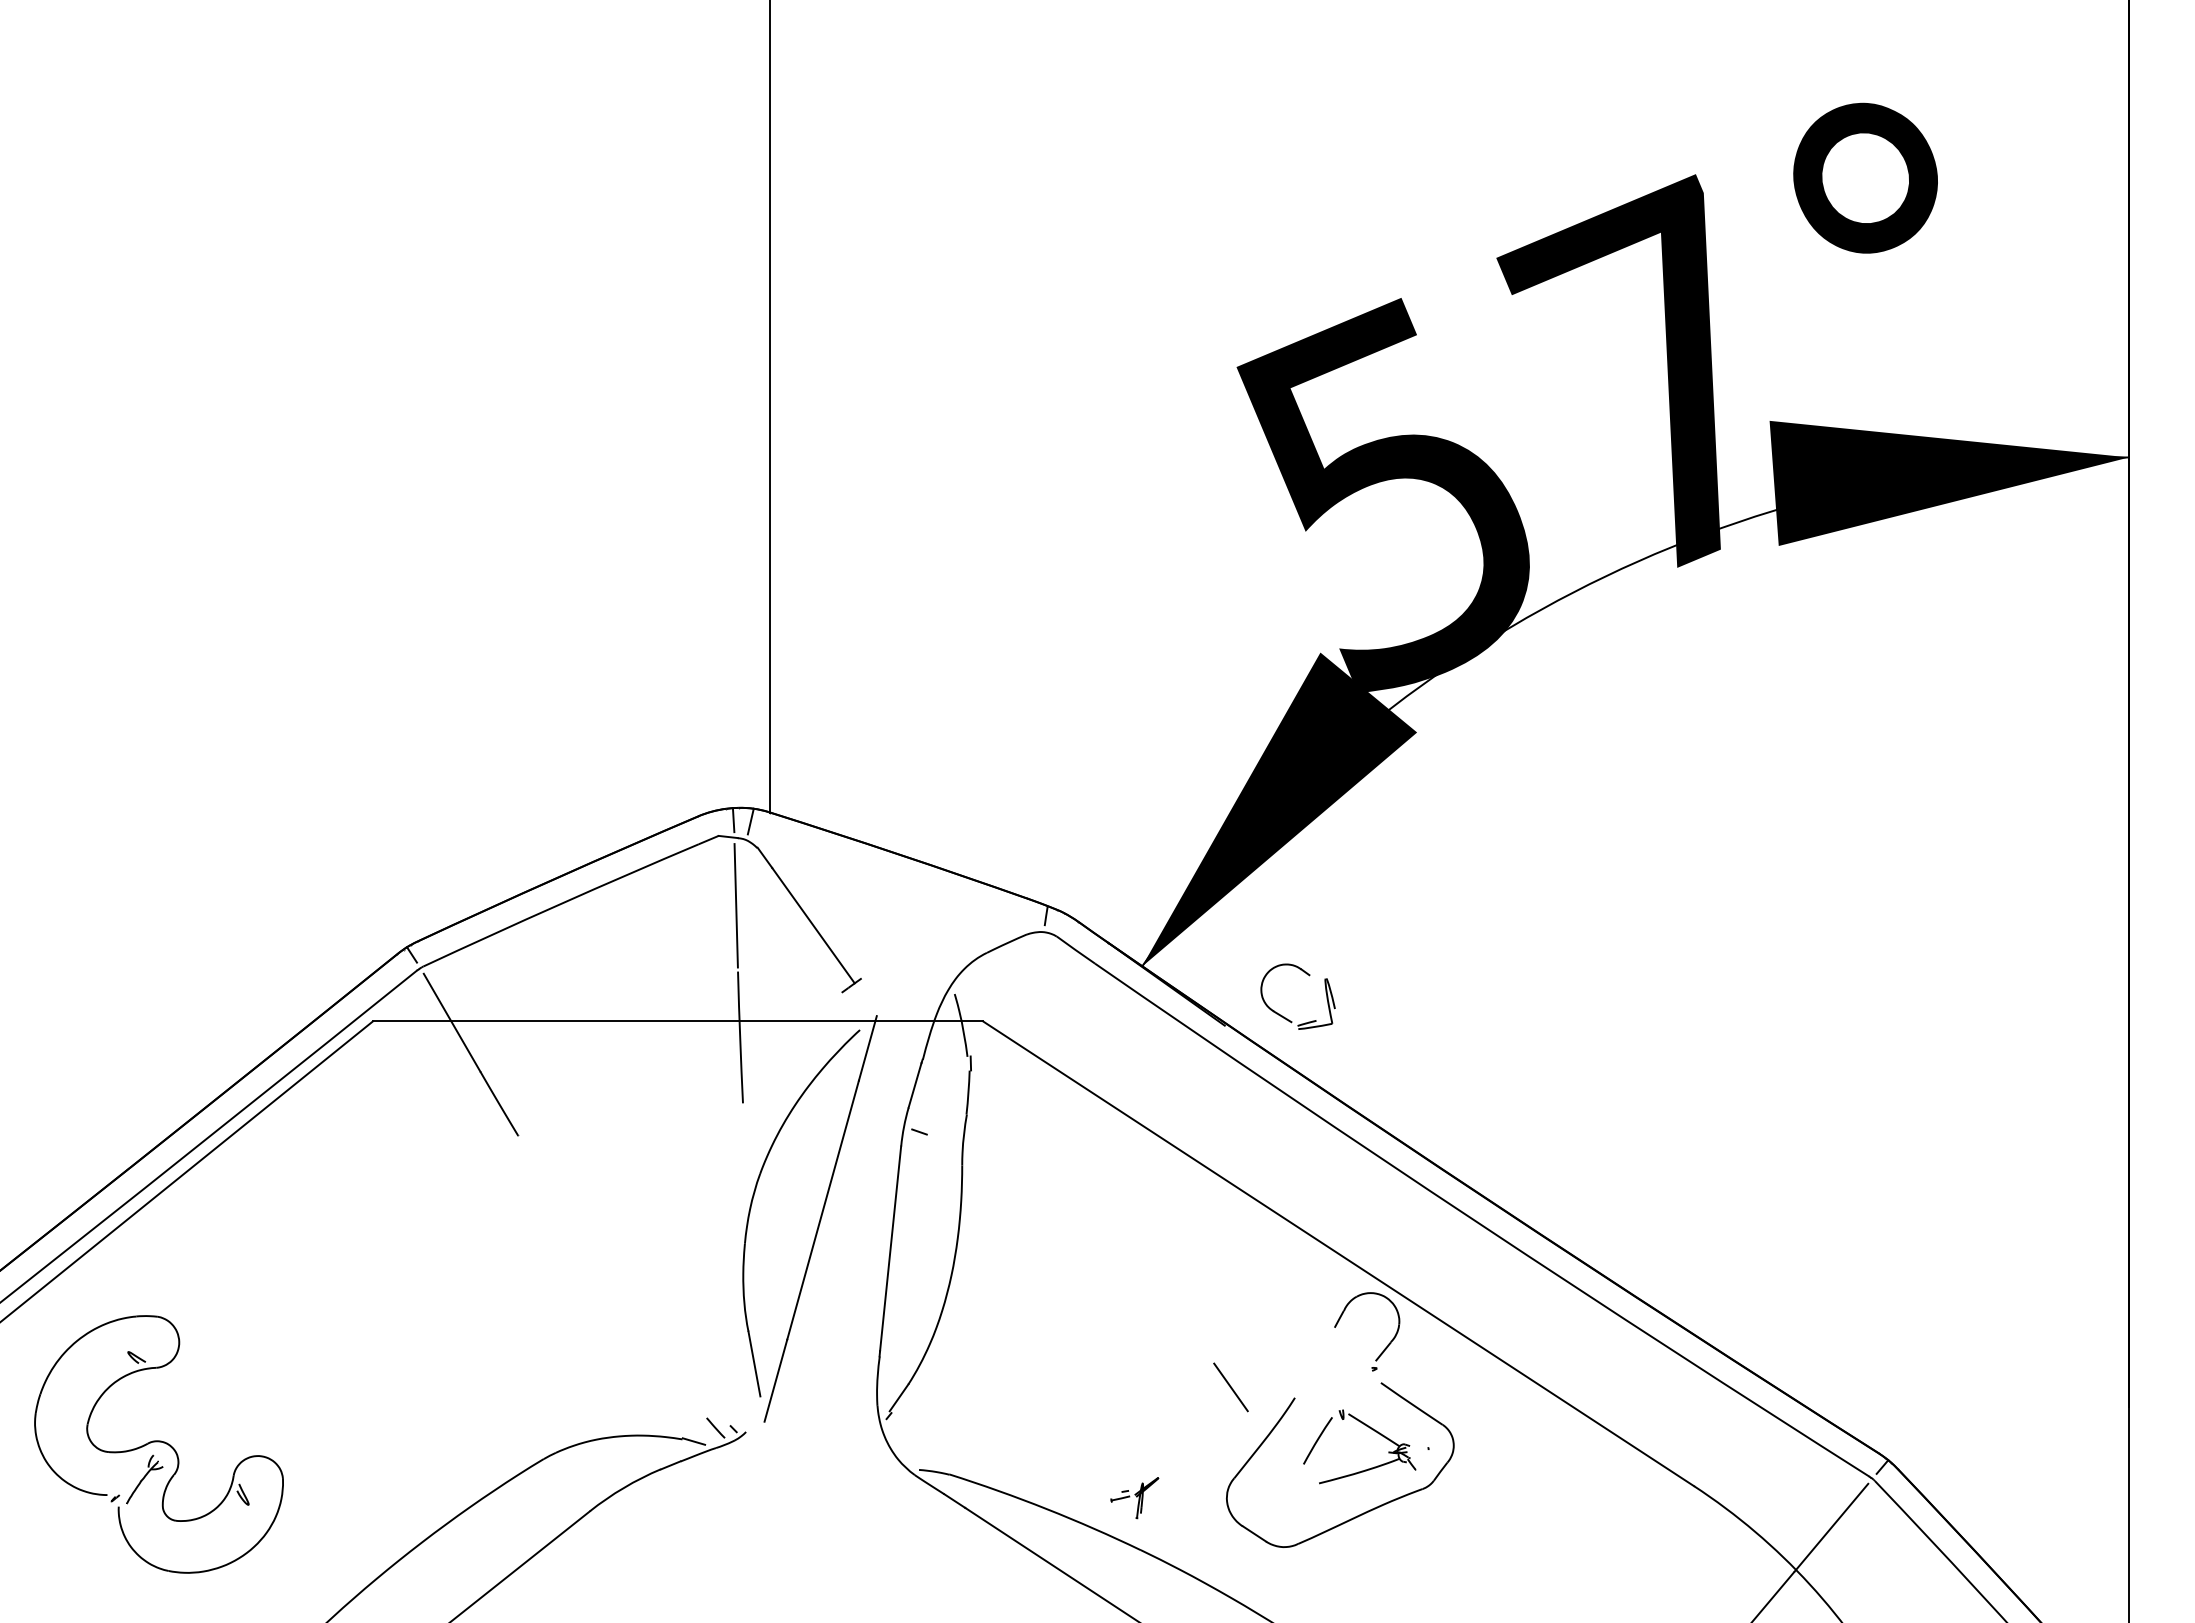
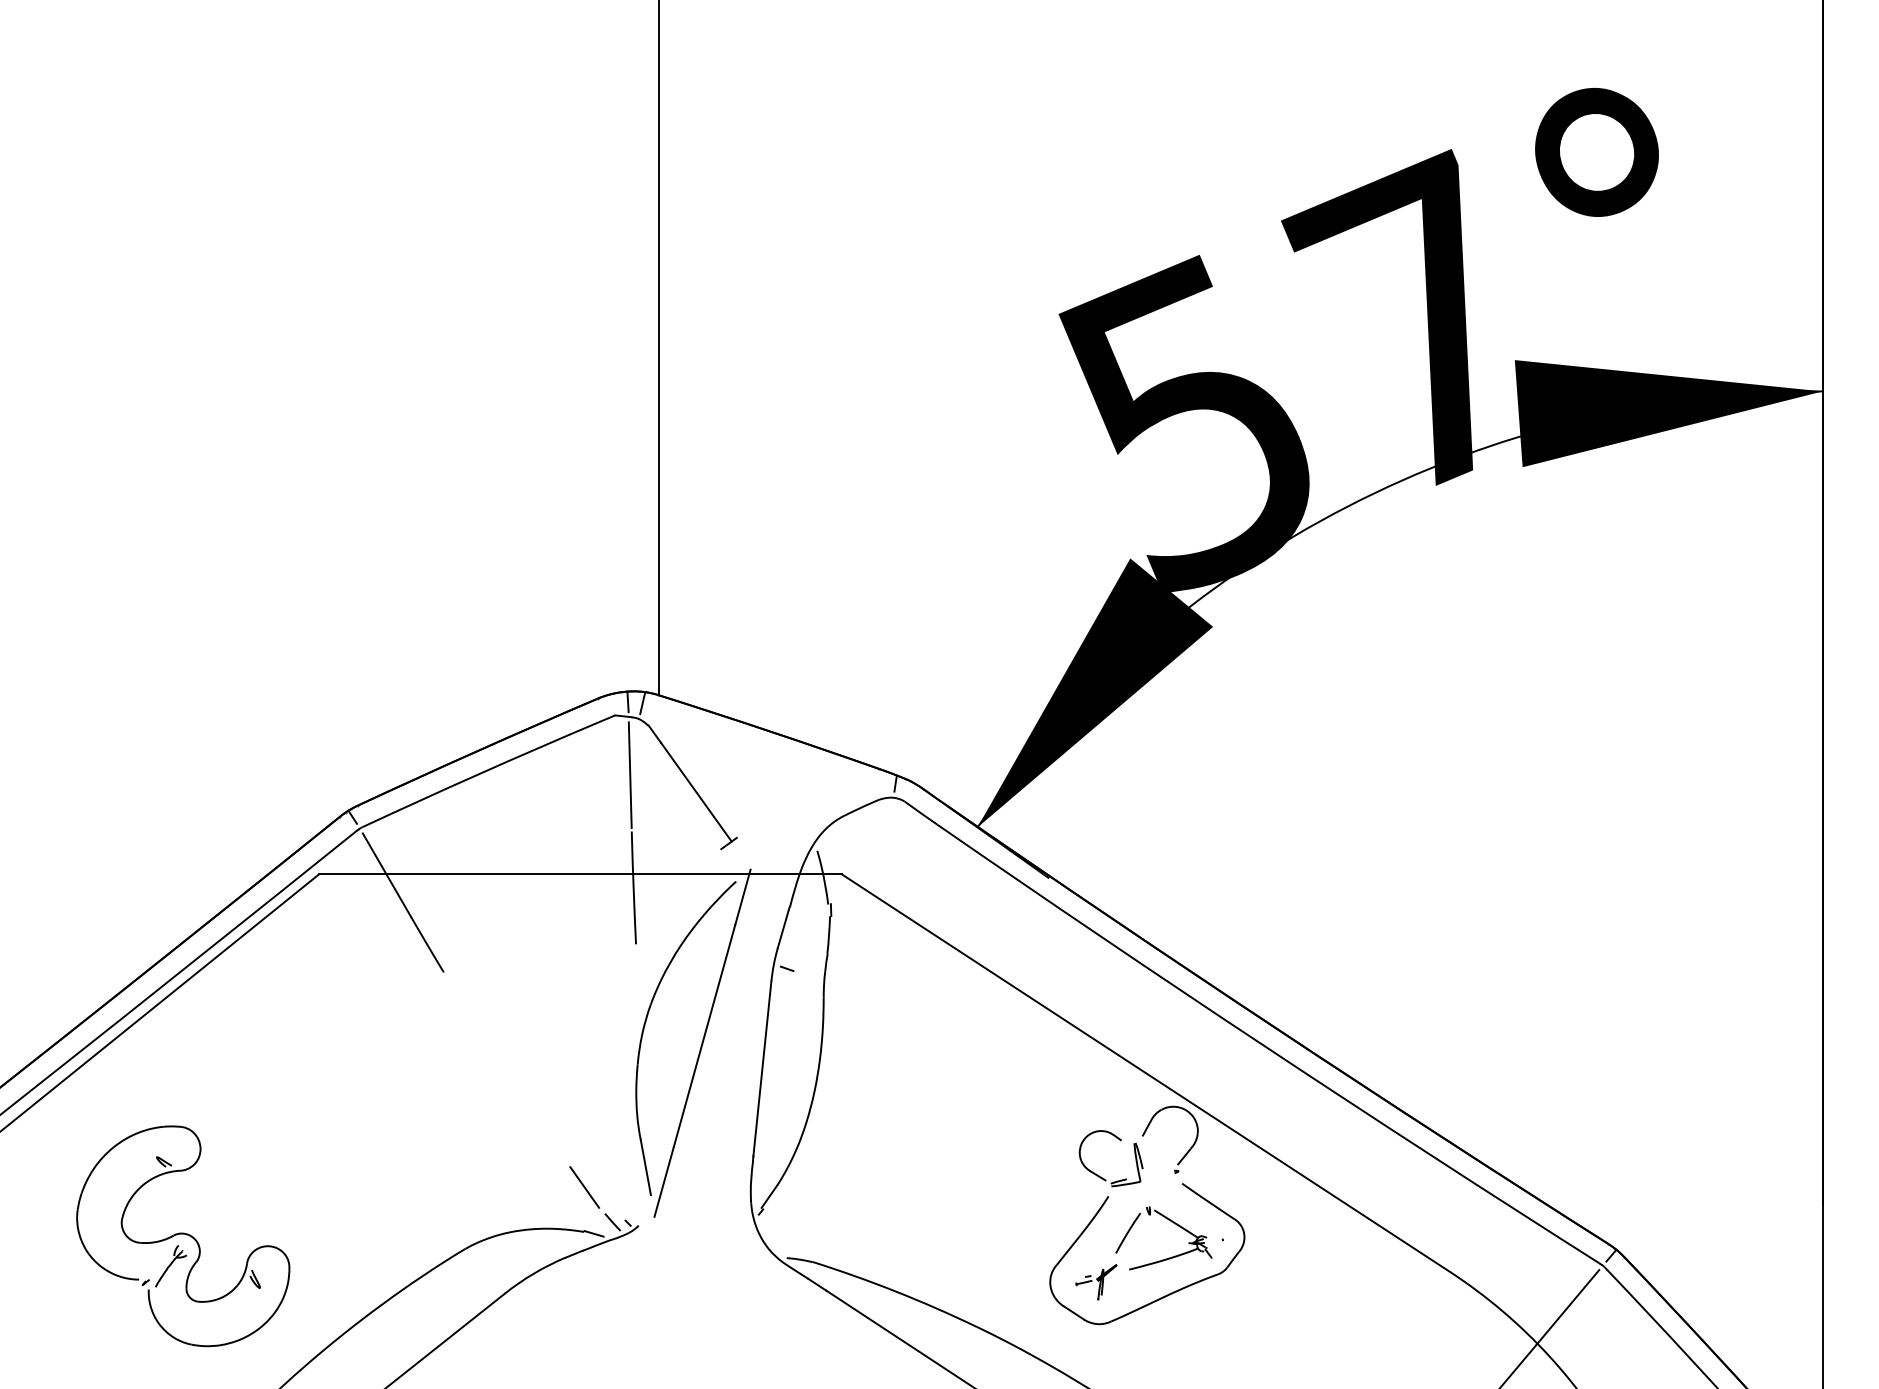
part: (1309, 976) -> (1120, 1141), moved
line: (1230, 1387) -> (584, 1187), moved
part: (158, 1444) -> (182, 1236), moved
part: (1134, 1498) -> (1096, 1282), moved

